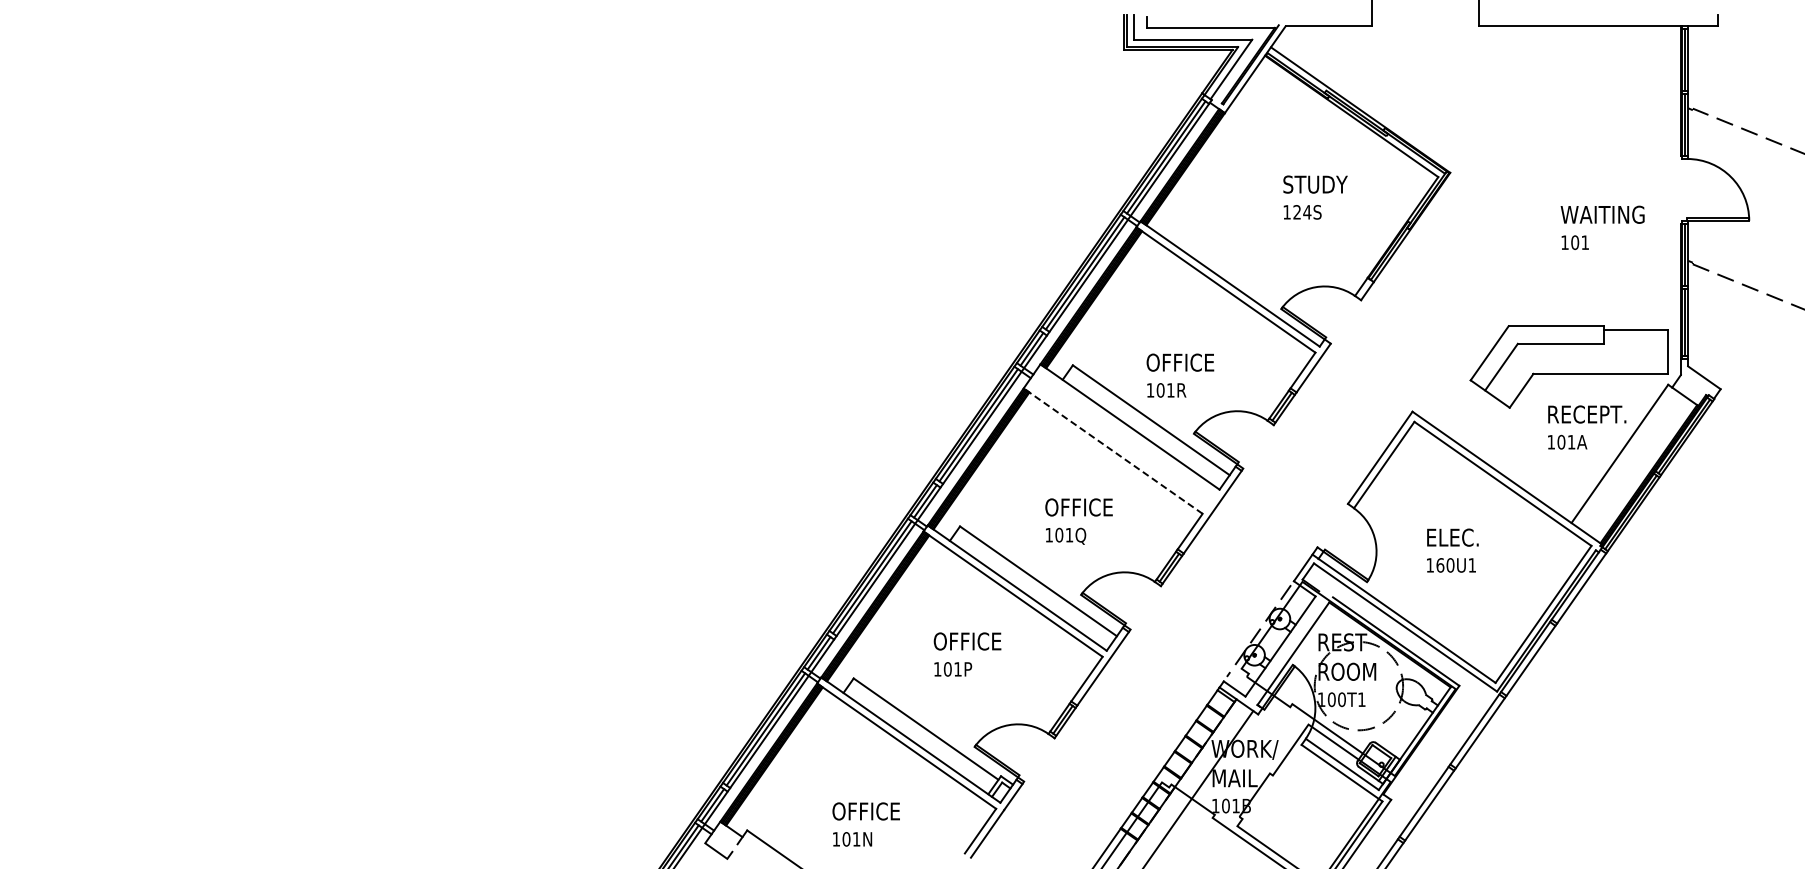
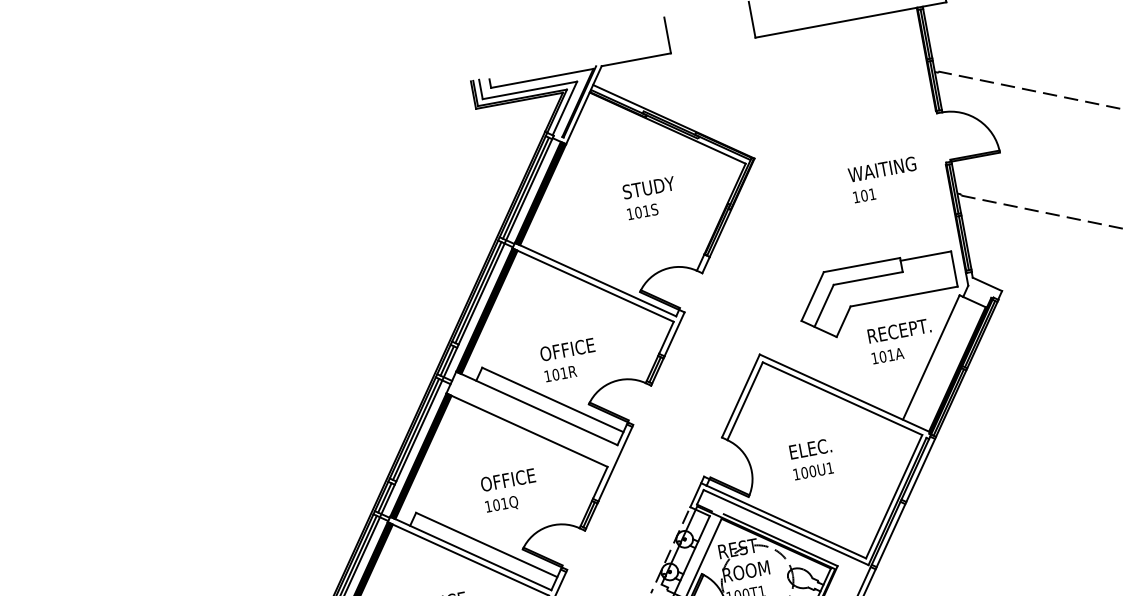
text: (1302, 212) -> (642, 211), 124S -> 101S
line: (1112, 450) -> (526, 429), dashed -> solid
text: (1440, 565) -> (804, 472), 160U1 -> 100U1

